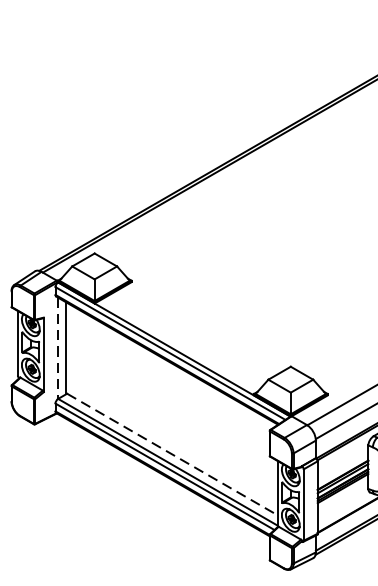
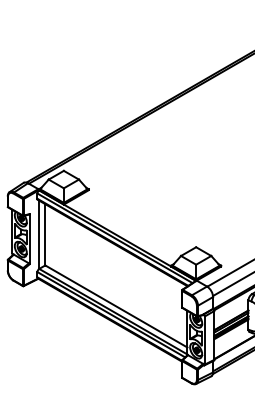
line: (57, 349) -> (38, 235), dashed -> solid
line: (172, 454) -> (116, 306), dashed -> solid

